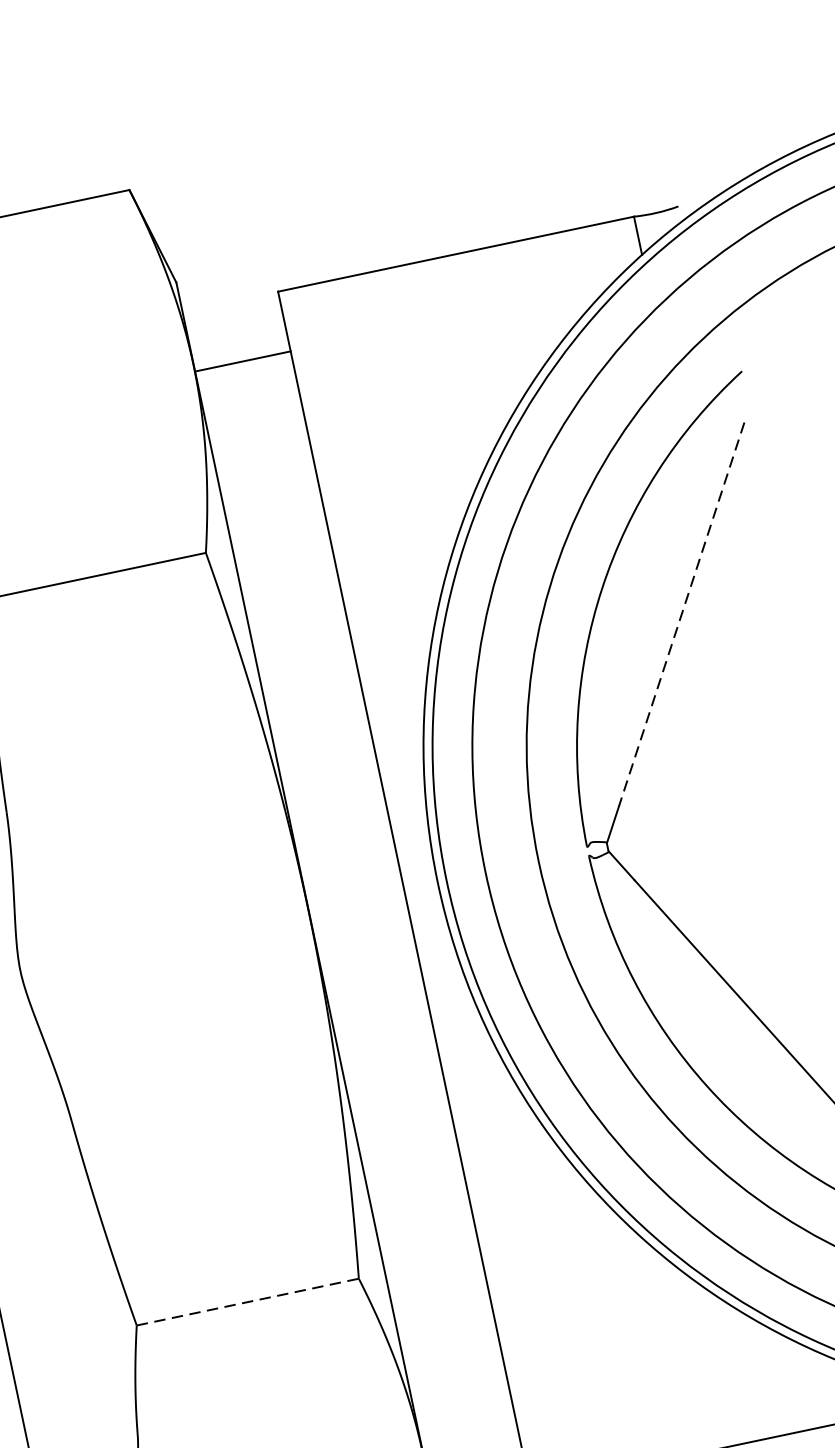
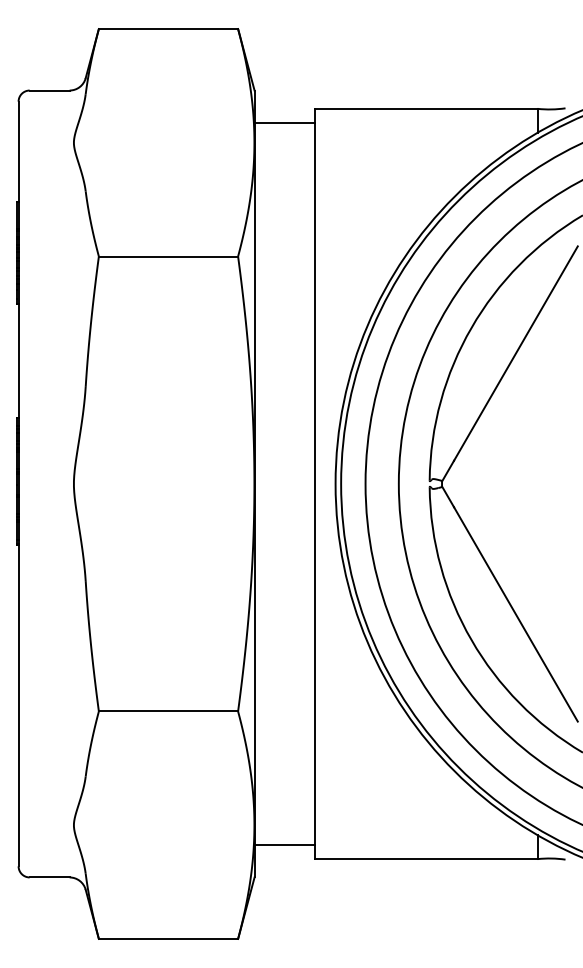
line: (242, 361) -> (284, 123), moved
line: (681, 614) -> (515, 353), dashed -> solid
line: (247, 1302) -> (168, 711), dashed -> solid

